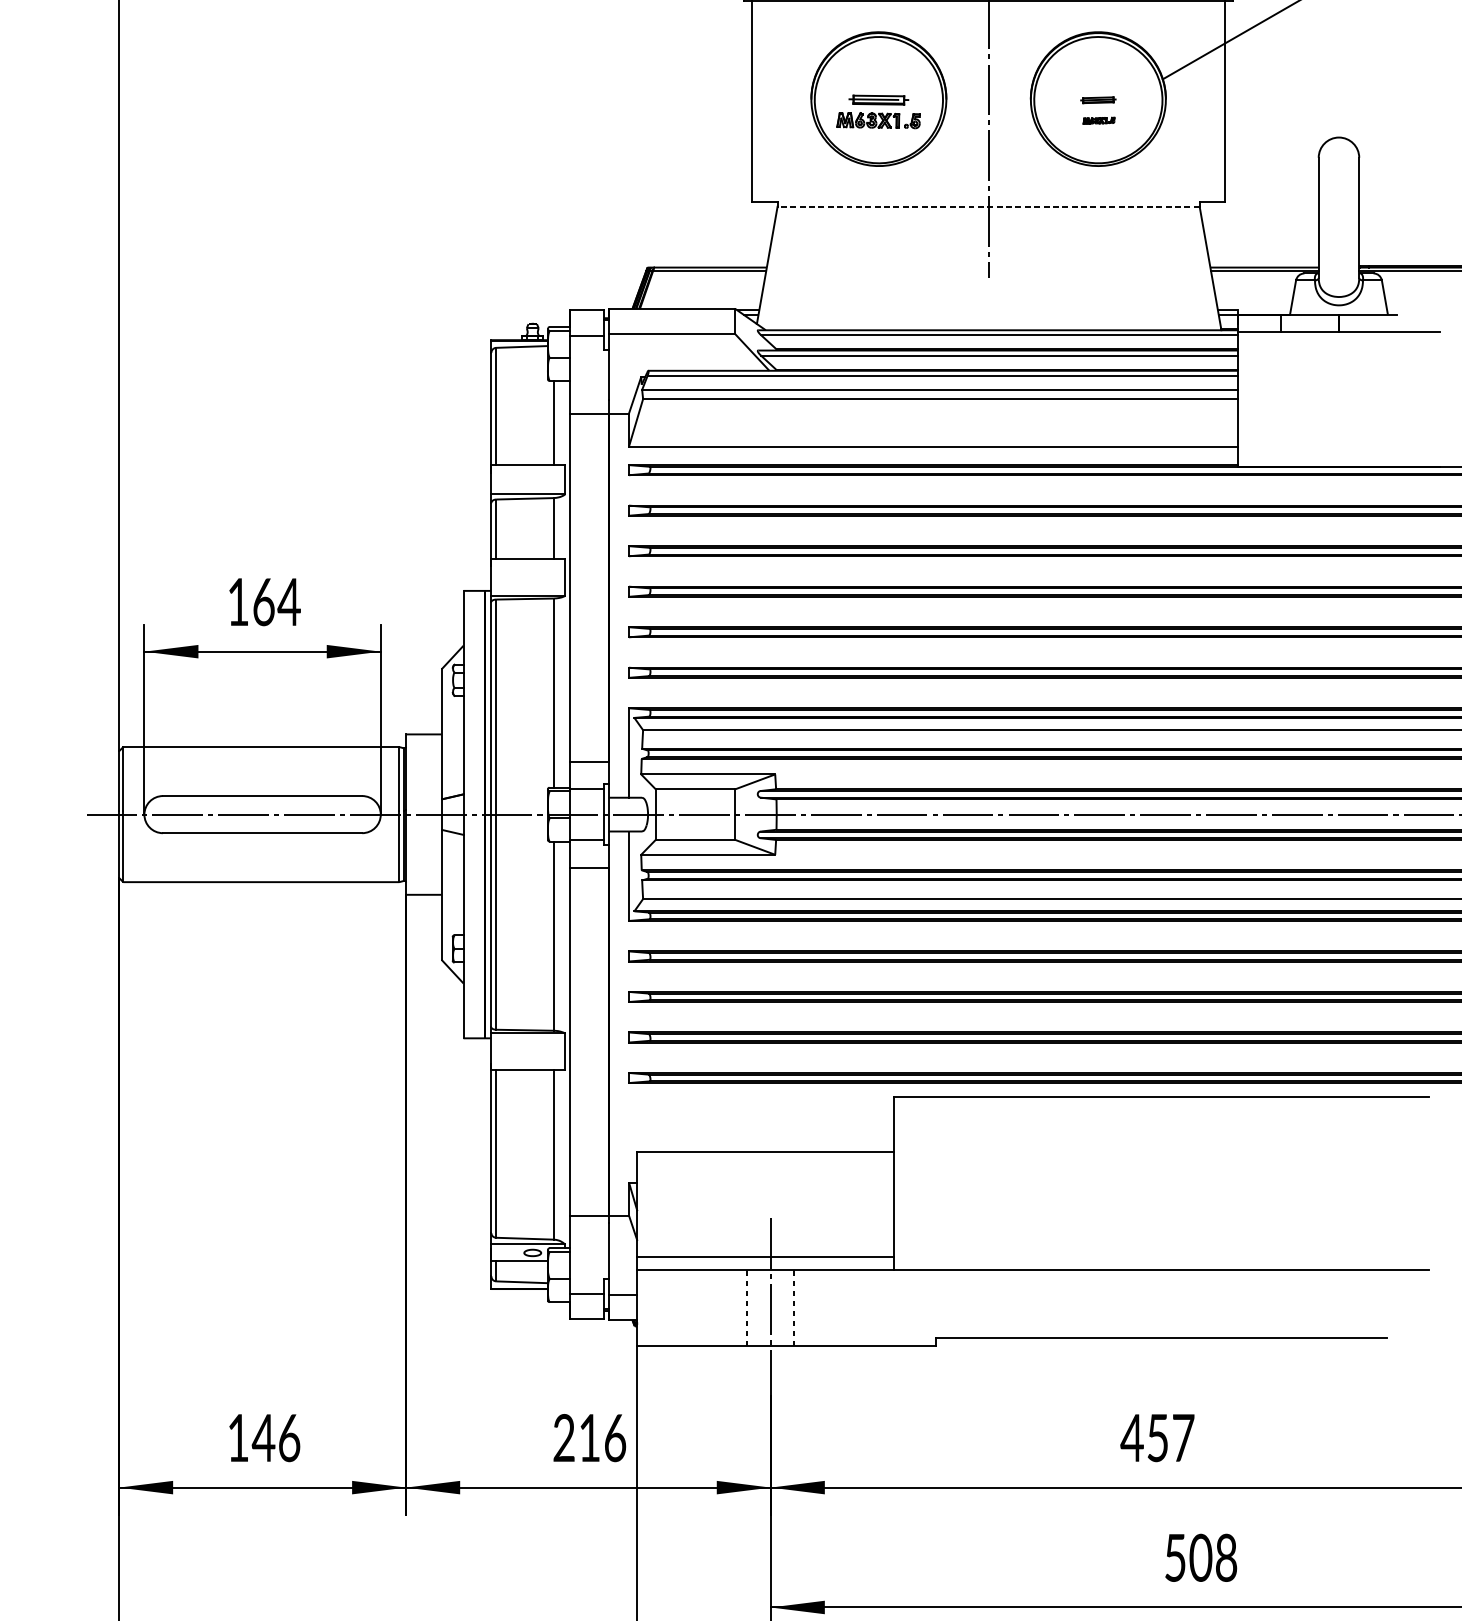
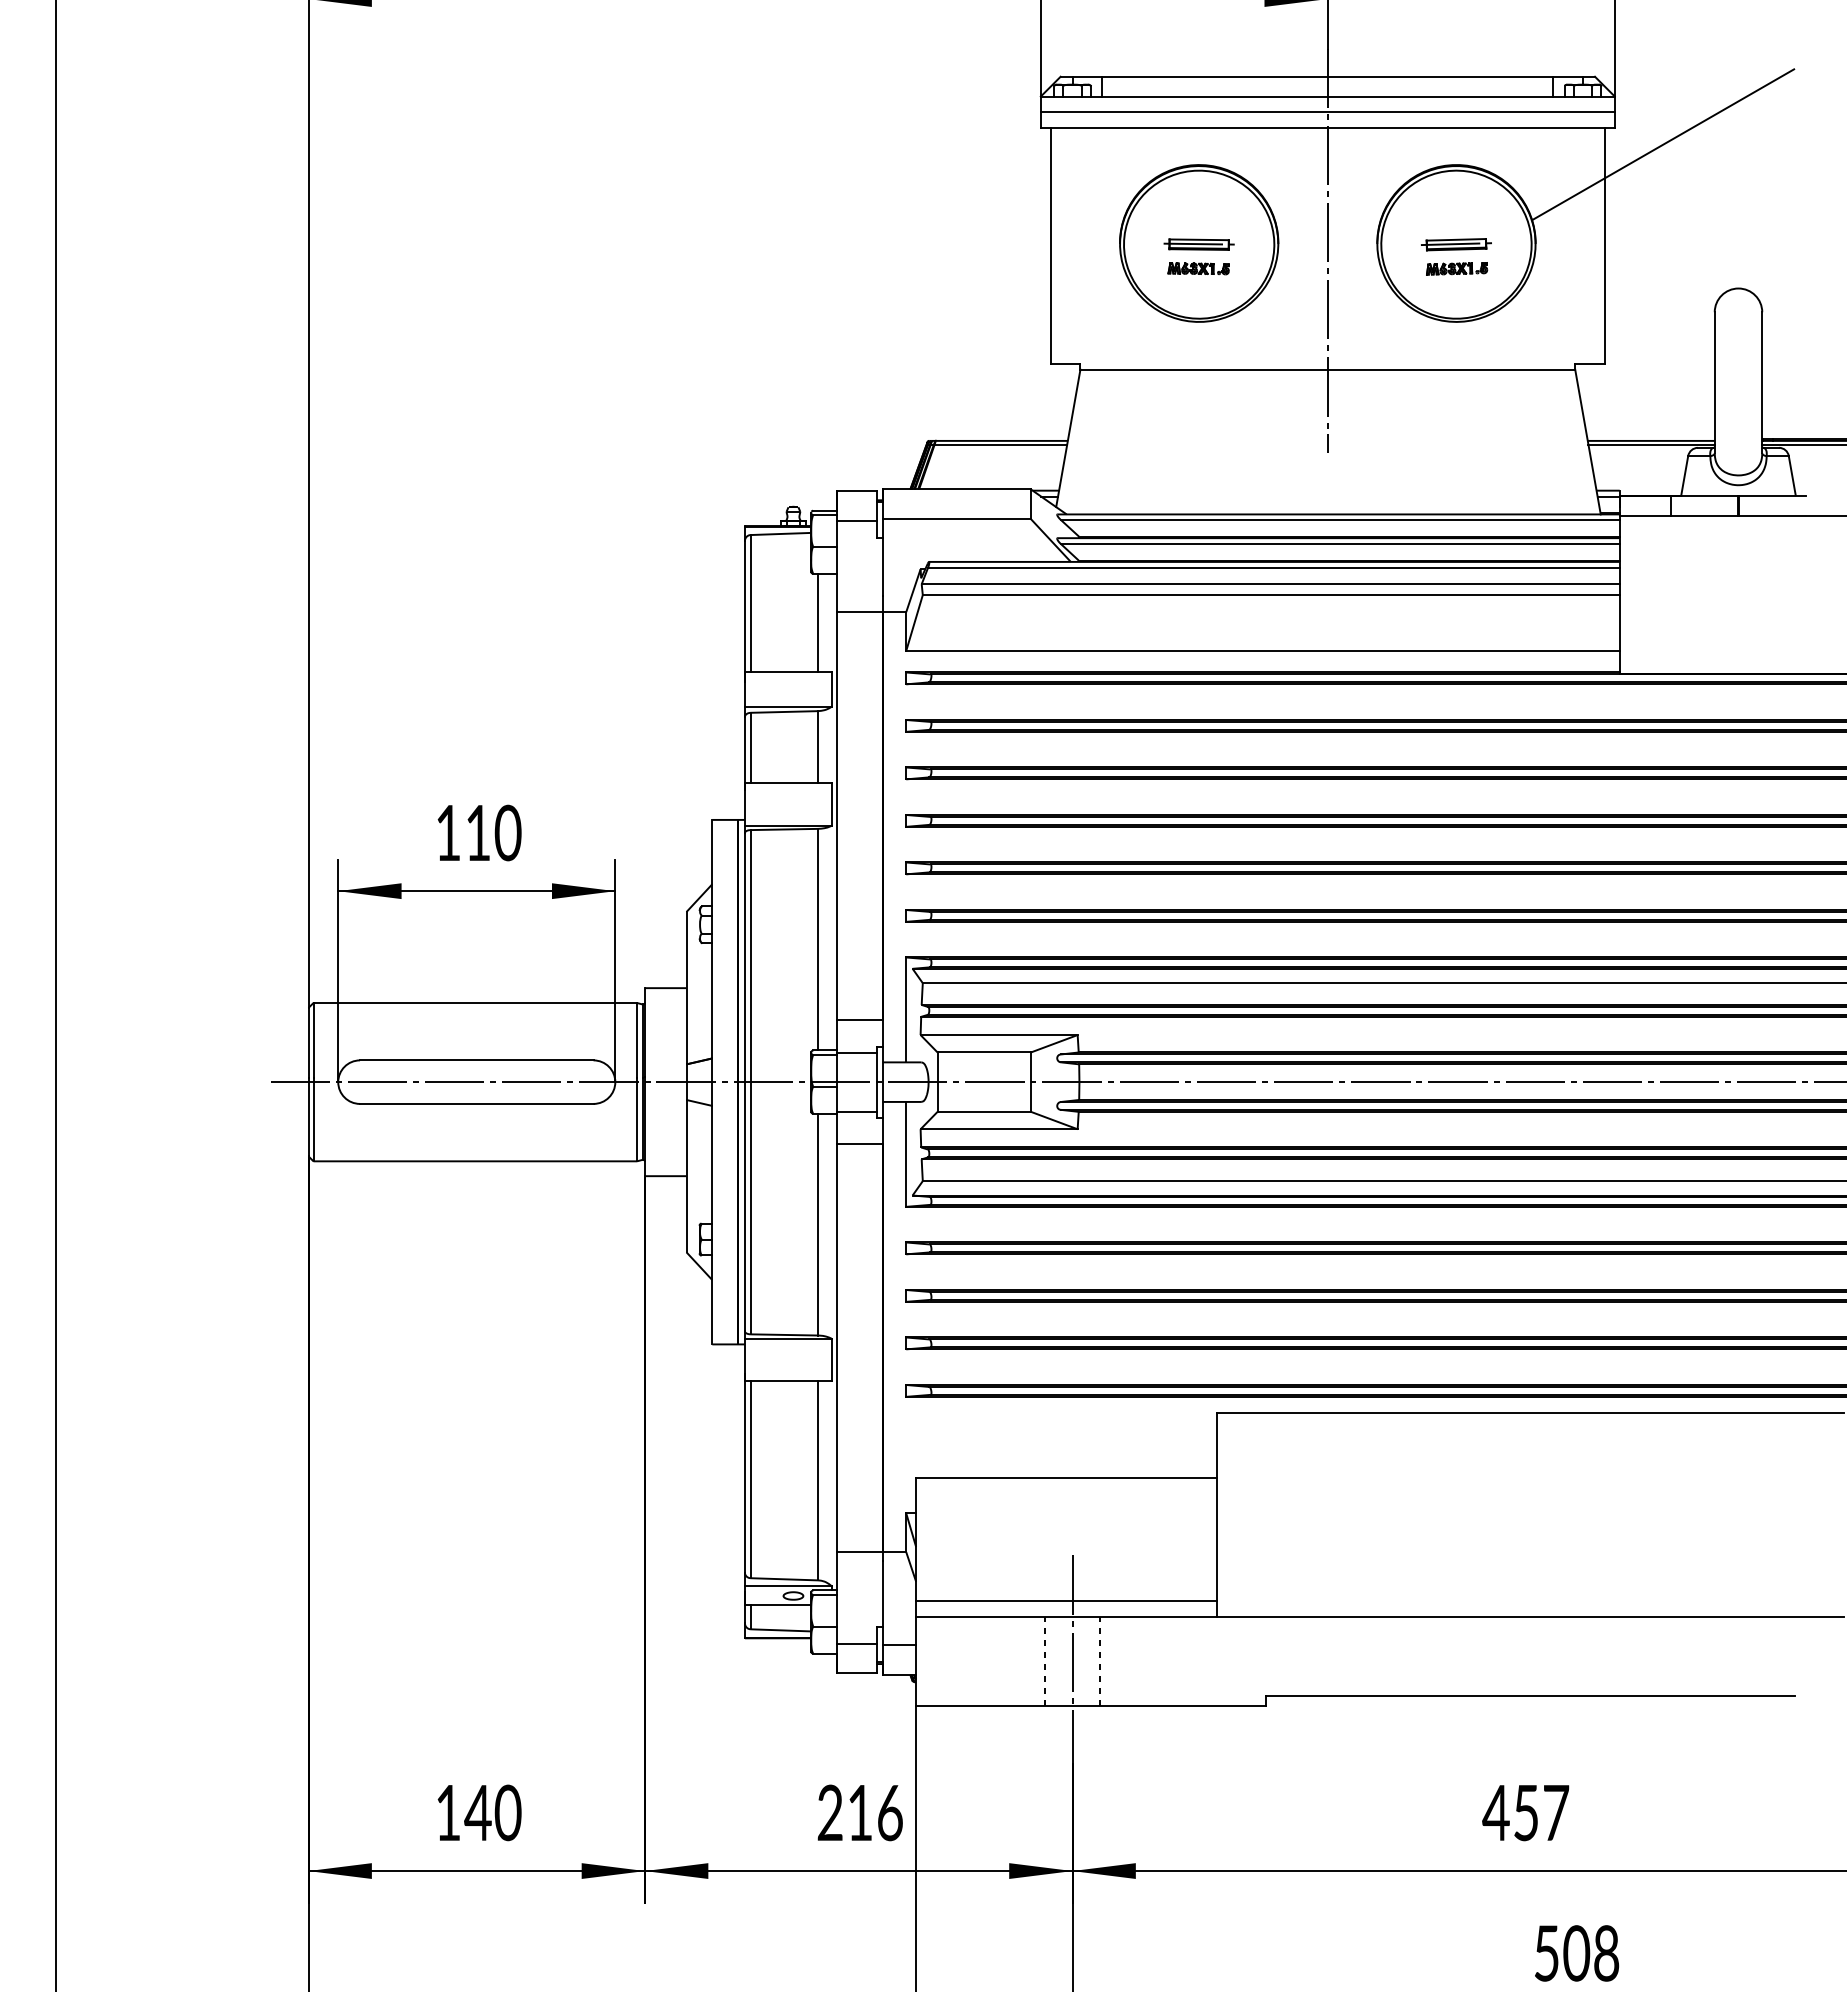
part: (1098, 100) -> (1456, 244), size x1.67
part: (878, 120) -> (1198, 268), size x0.62
part: (1099, 120) -> (1457, 268), size x1.67
line: (988, 206) -> (1327, 369), dashed -> solid
text: (276, 601) -> (493, 832), 164 -> 110
text: (288, 1437) -> (507, 1812), 146 -> 140

